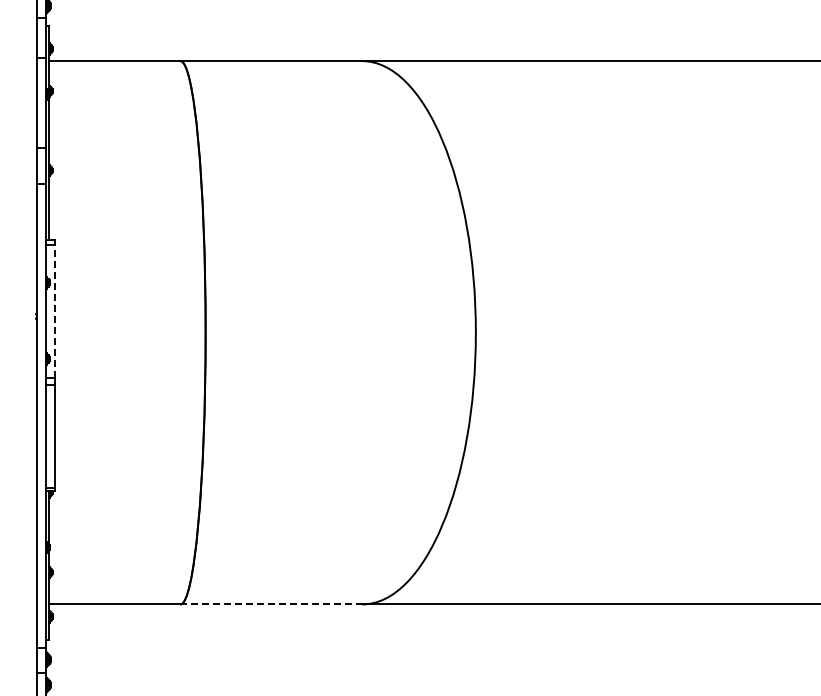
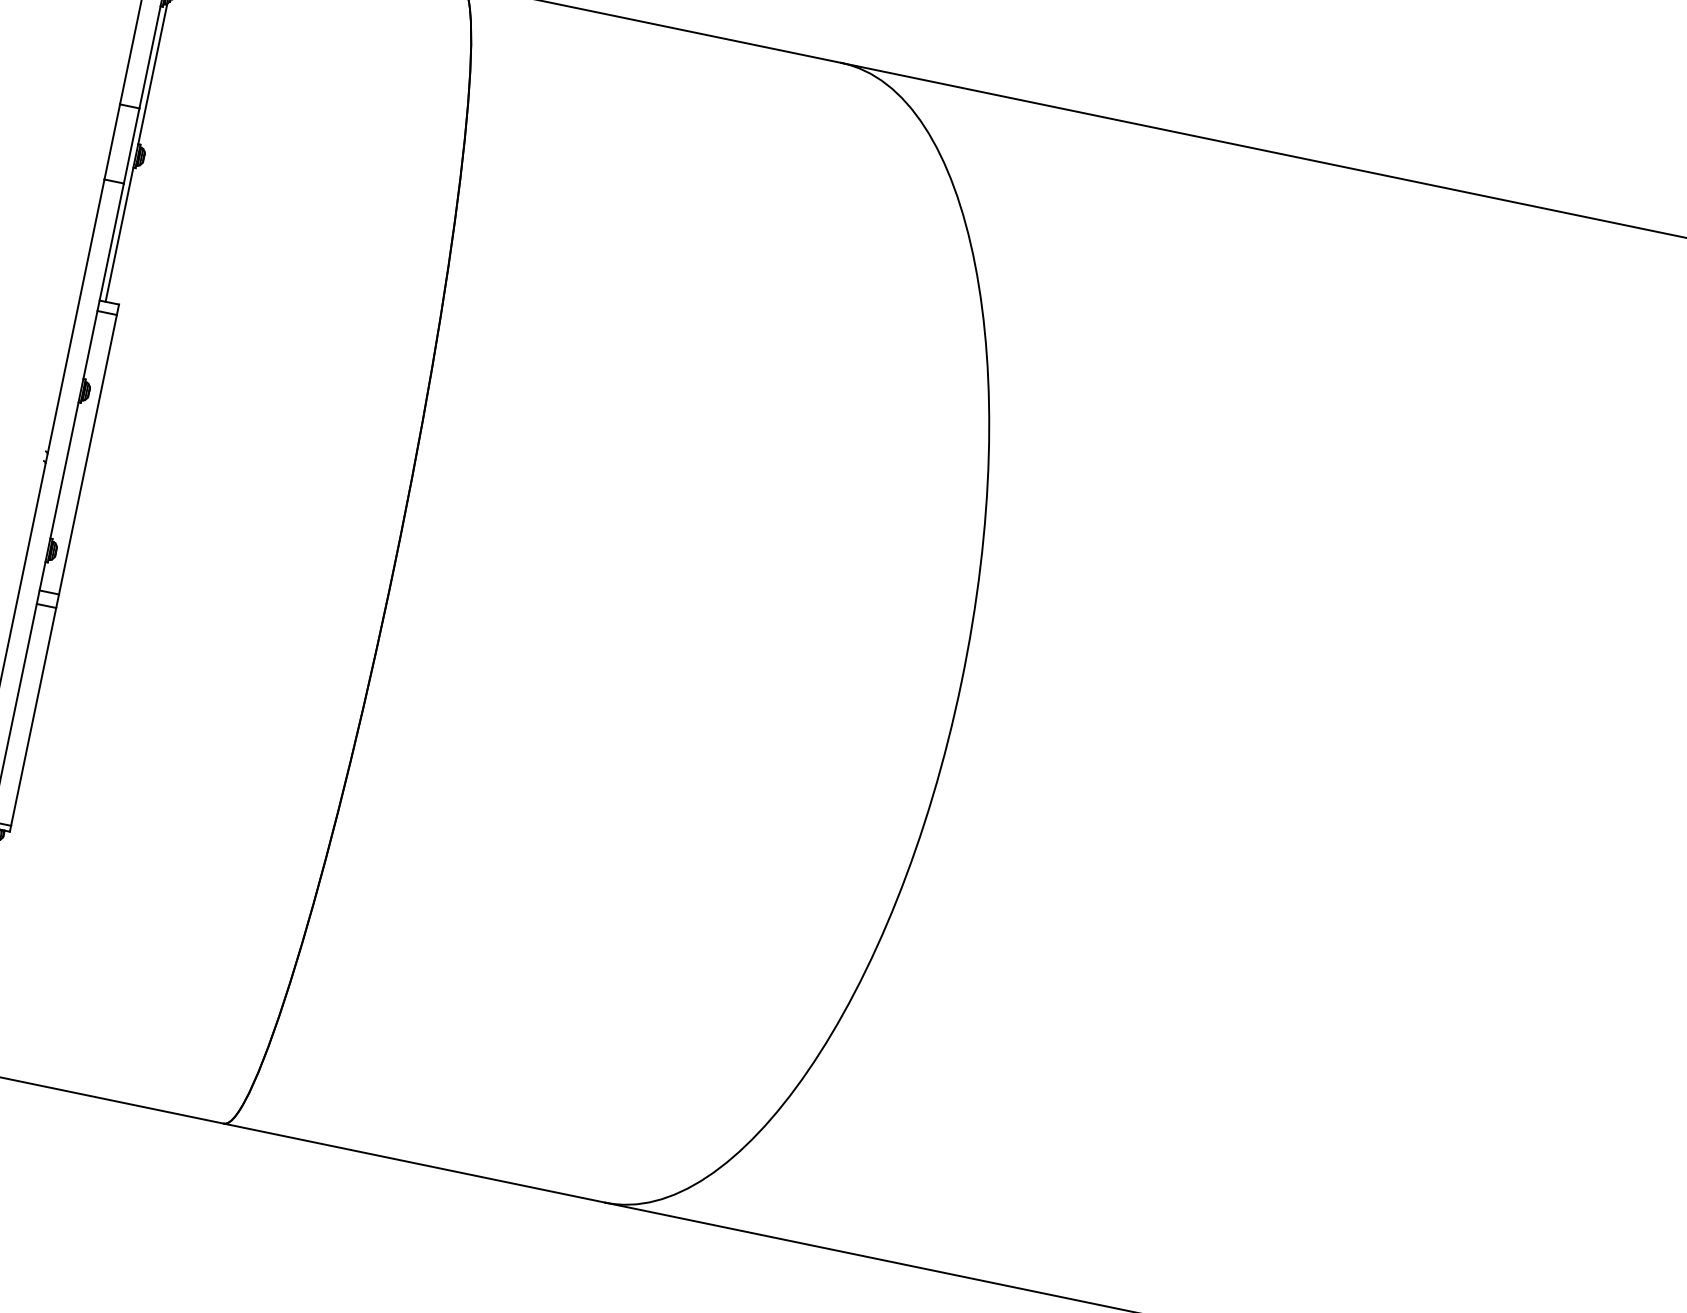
line: (55, 311) -> (89, 454), dashed -> solid
line: (271, 604) -> (414, 1163), dashed -> solid

